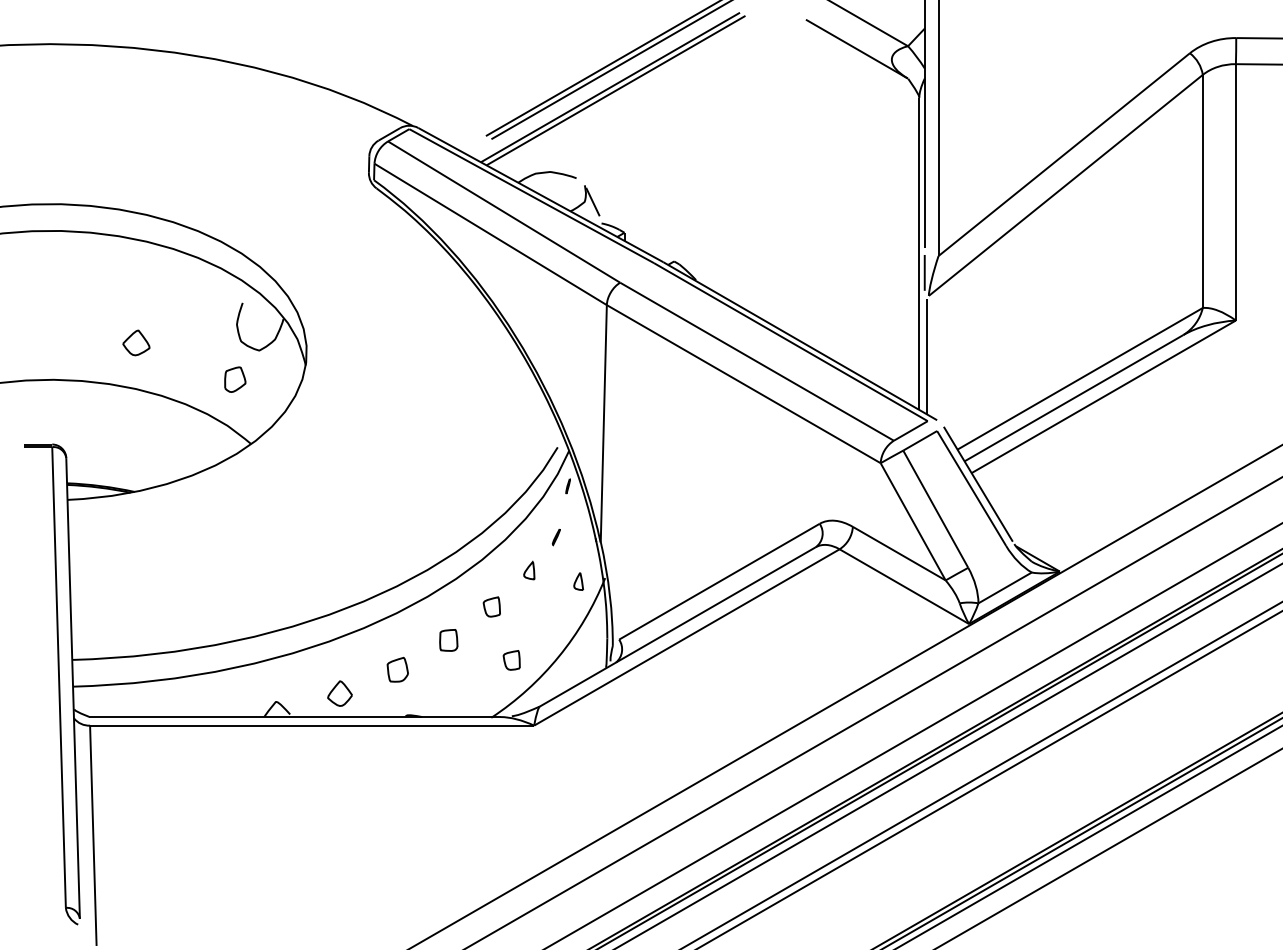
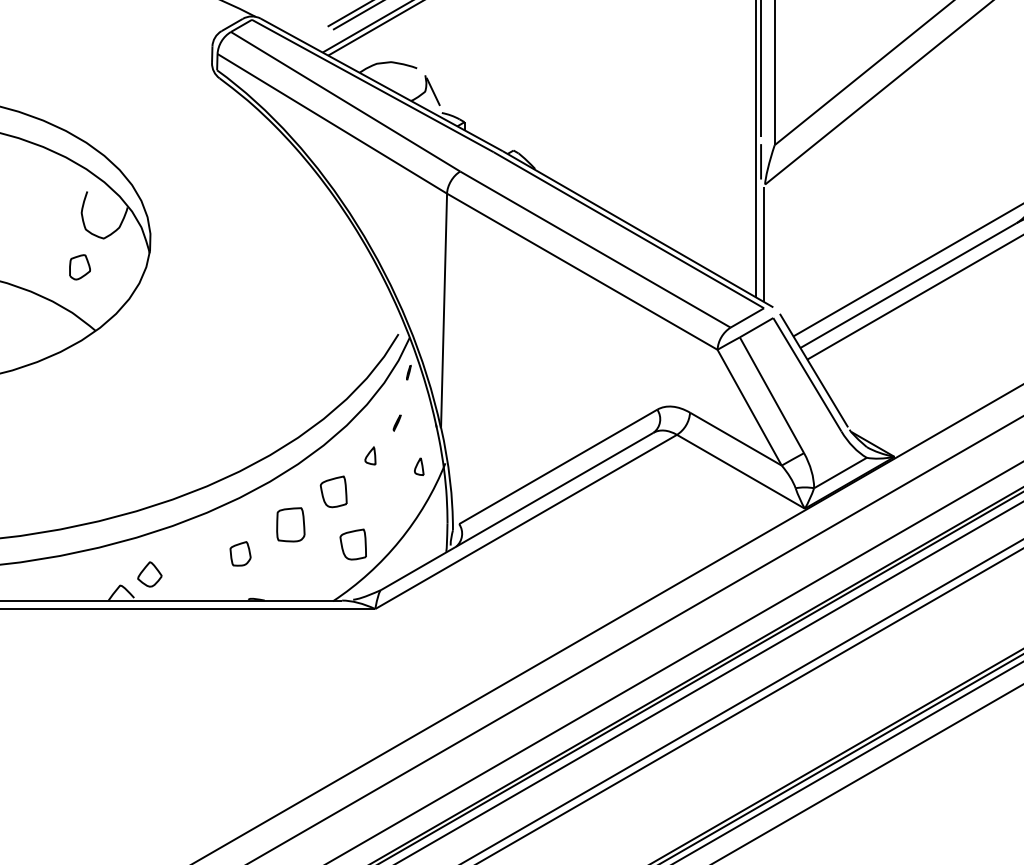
part: (491, 606) -> (333, 491), size x1.6
part: (448, 640) -> (290, 524), size x1.6
part: (511, 660) -> (352, 544), size x1.6
part: (339, 693) -> (149, 574), moved

